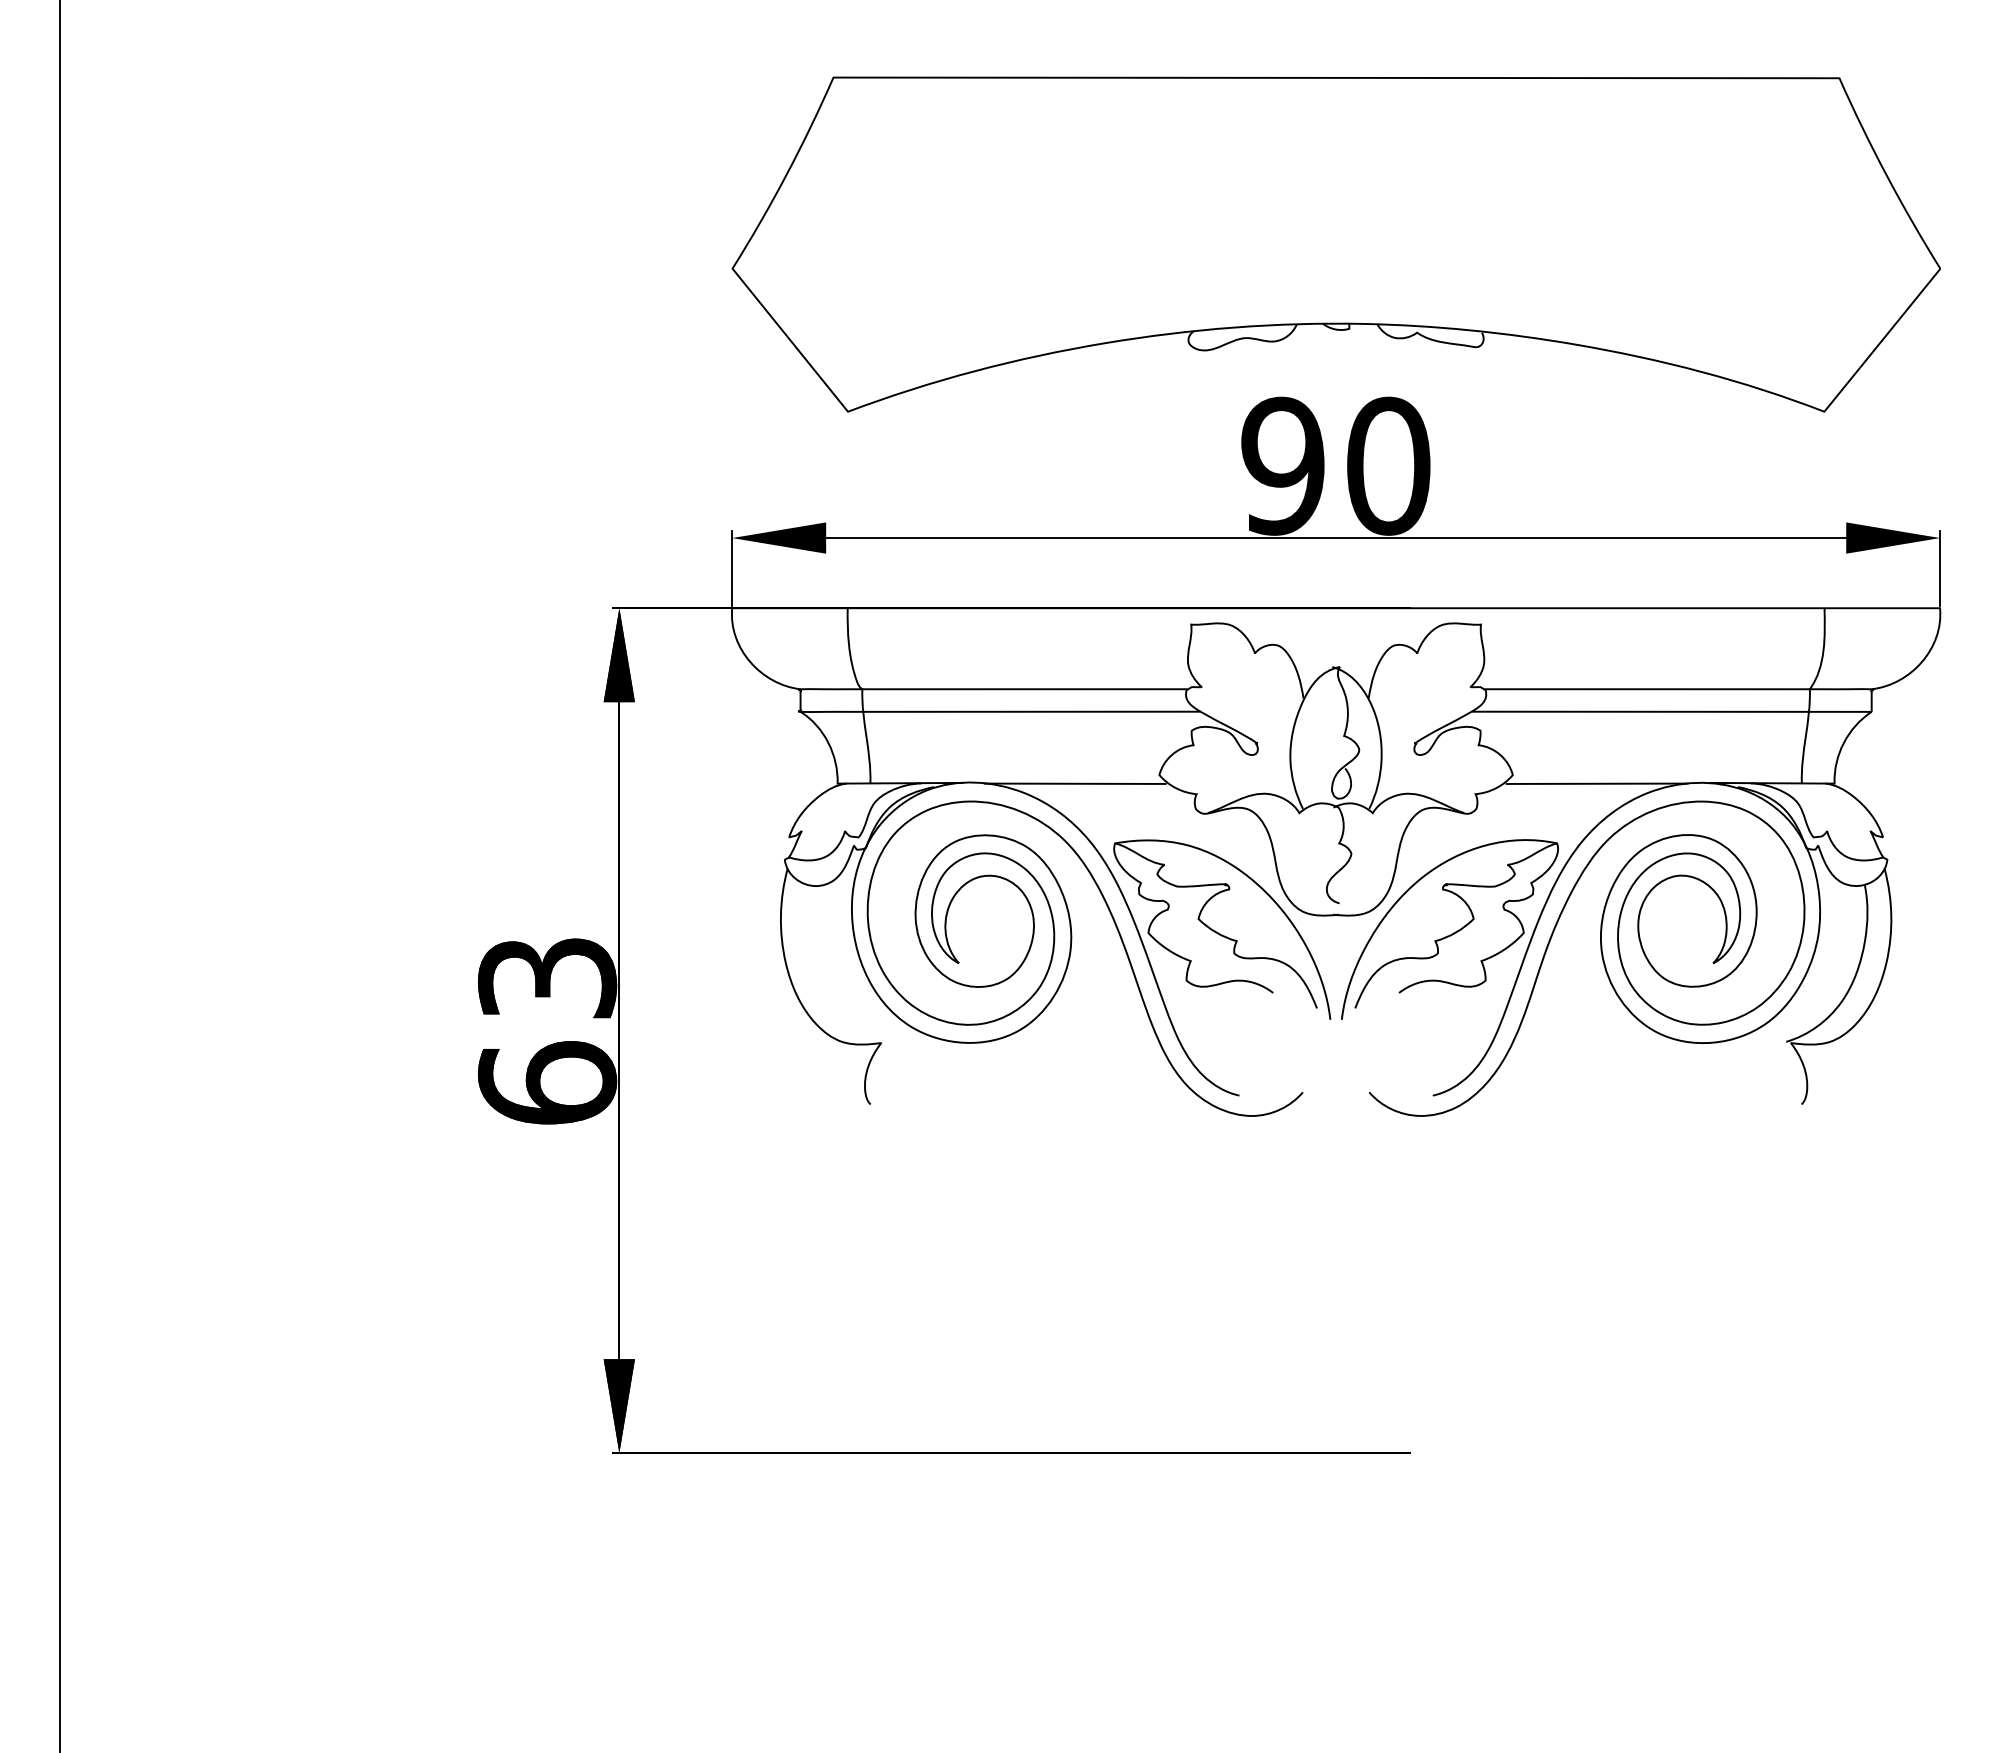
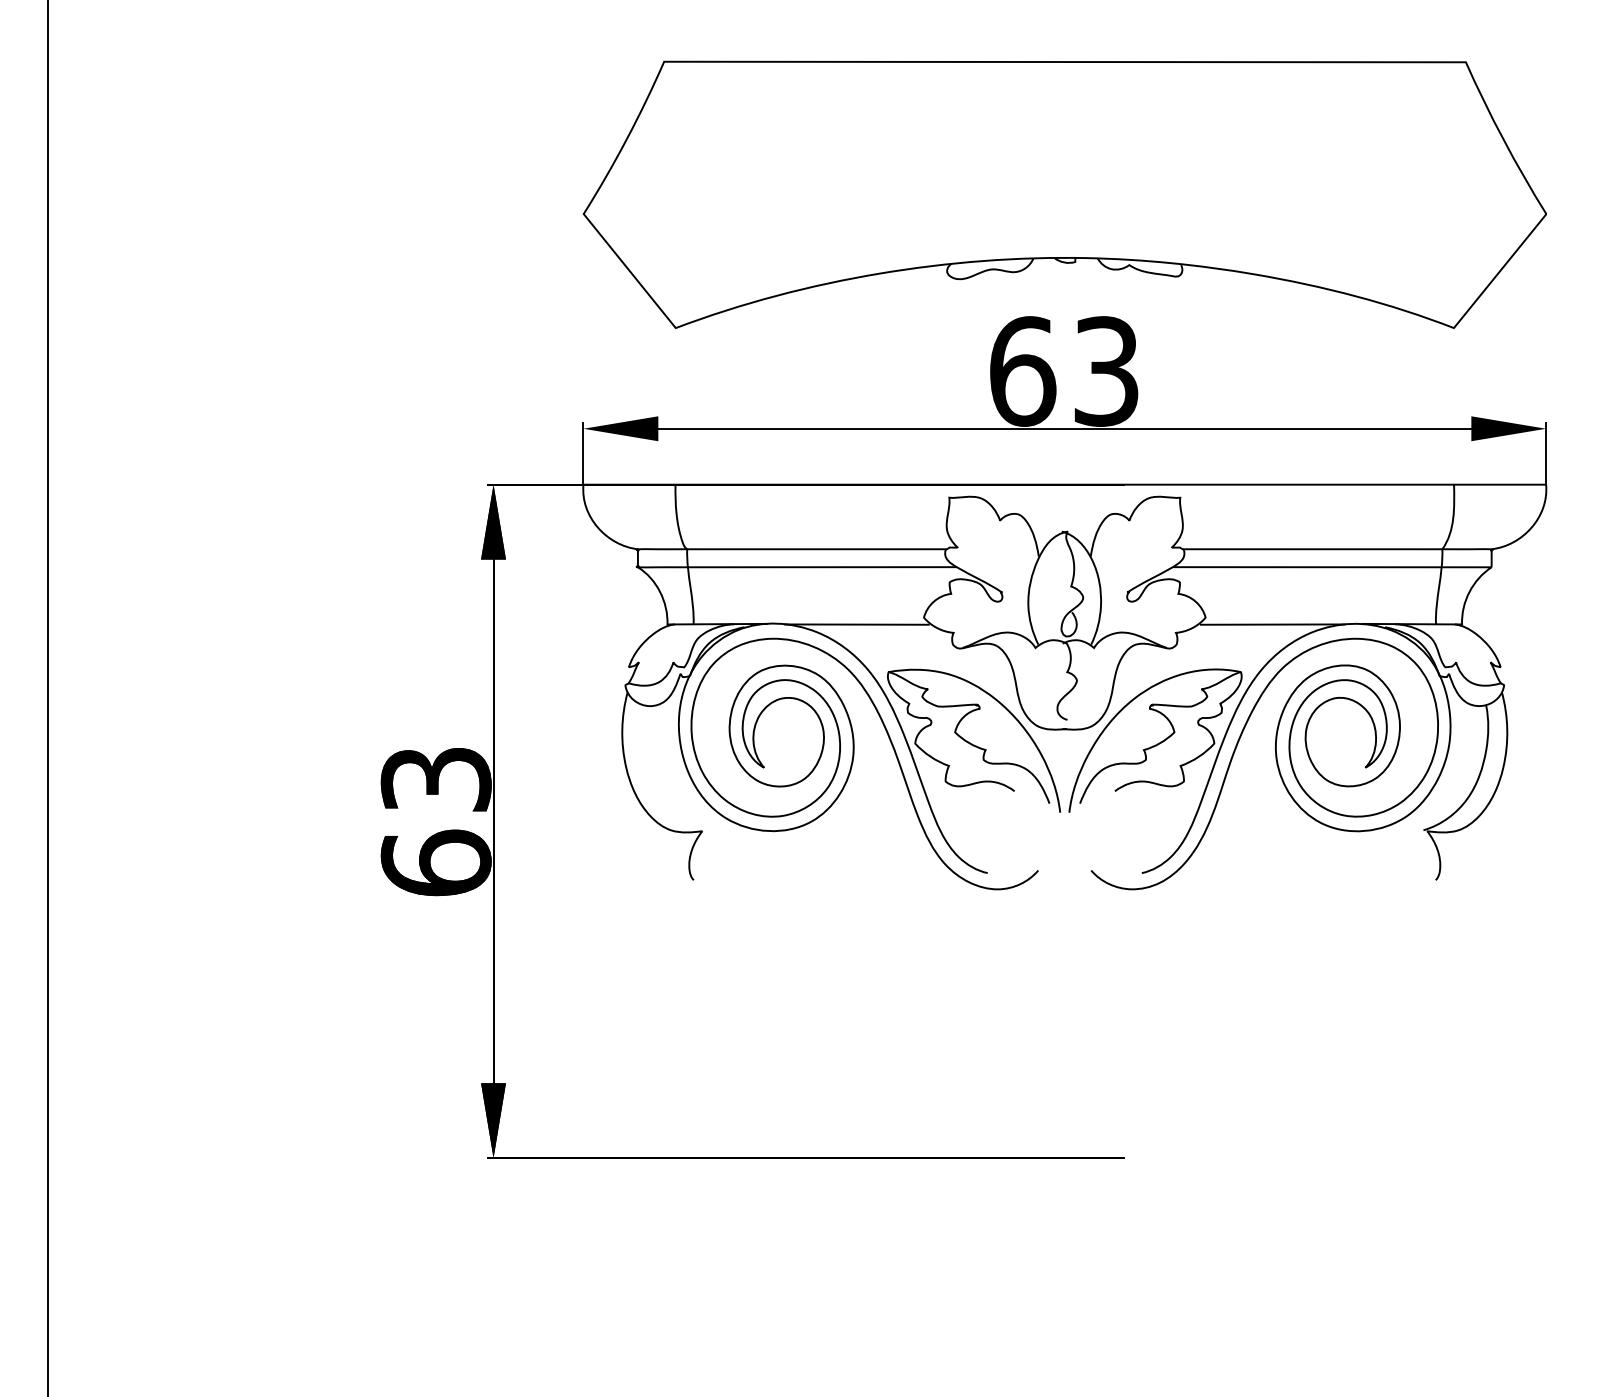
text: (1335, 465) -> (1064, 370), 90 -> 63

